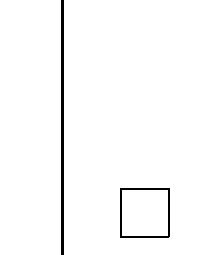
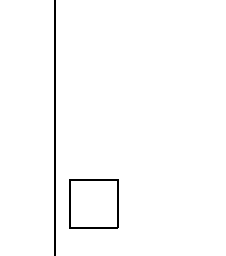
part: (144, 212) -> (93, 203), moved

